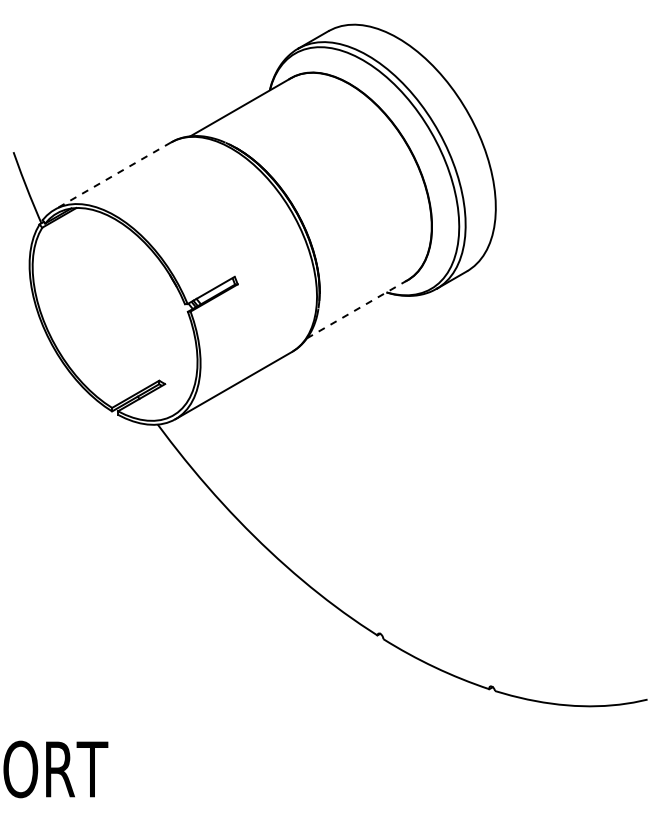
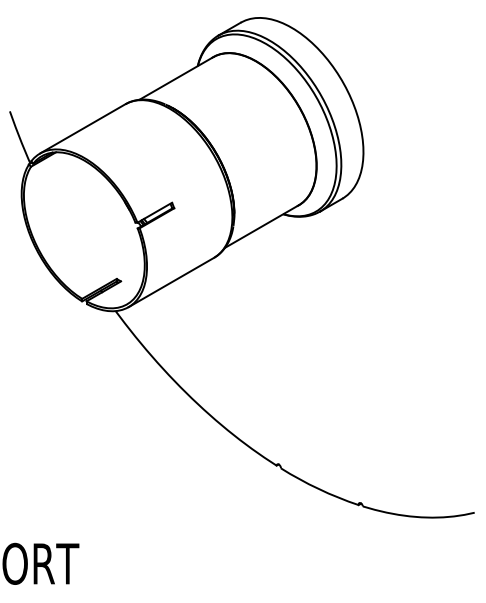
line: (112, 176) -> (82, 129), dashed -> solid
line: (357, 309) -> (262, 226), dashed -> solid

